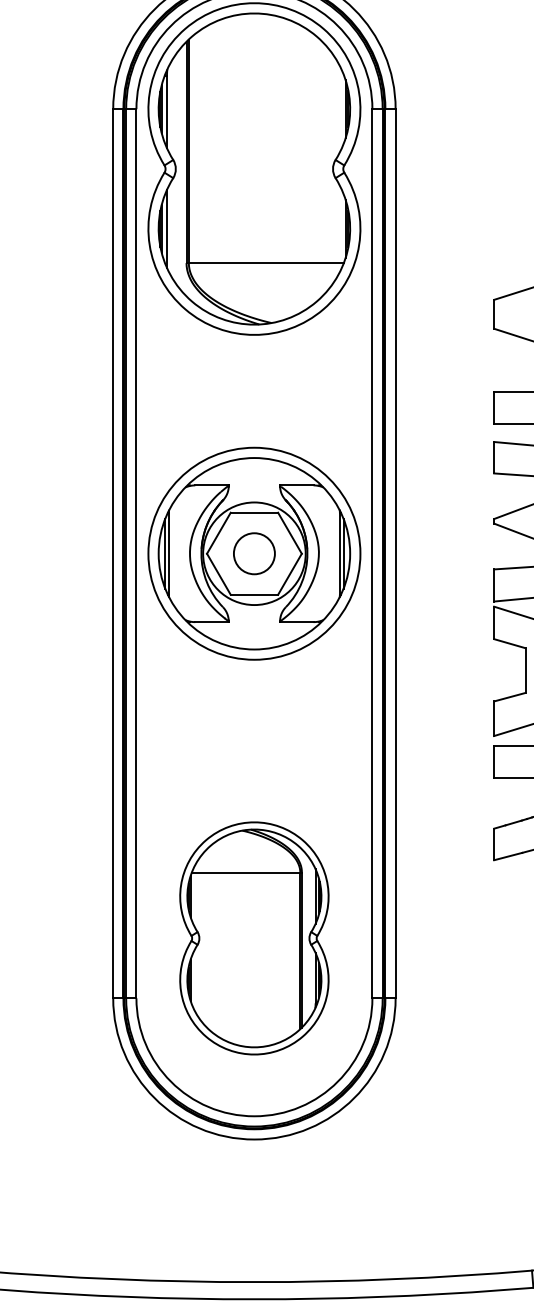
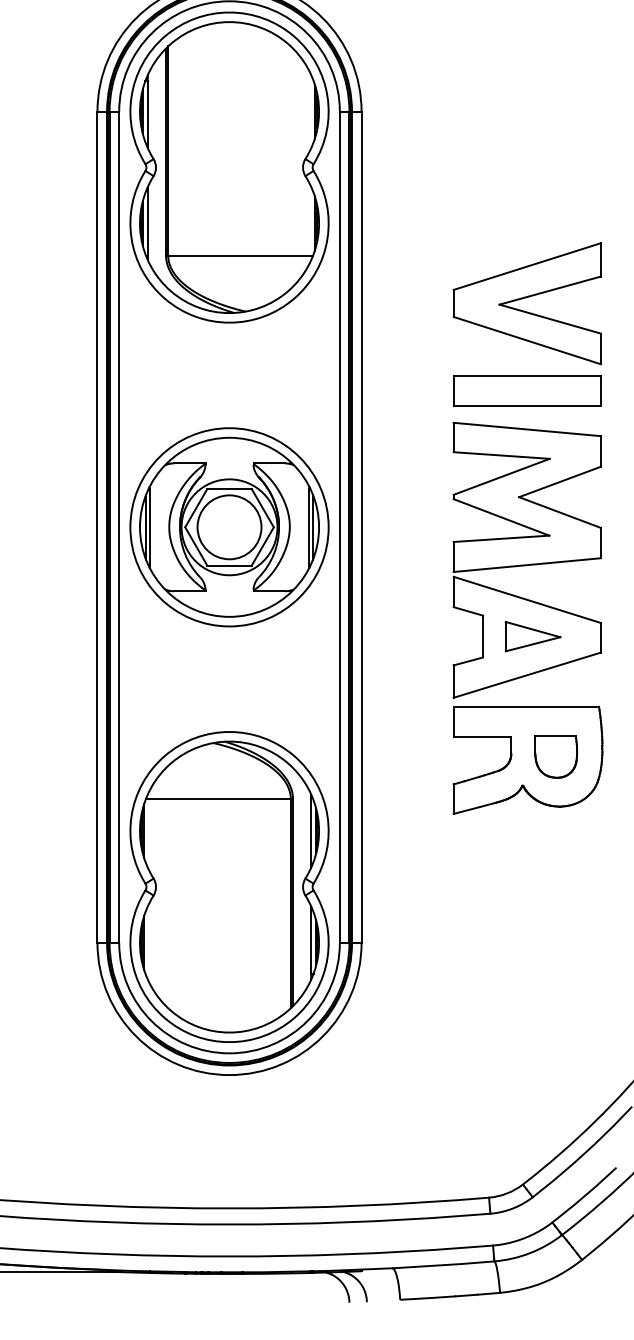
circle: (254, 553) -> (229, 527), size x1.67
part: (254, 937) -> (229, 886), size x1.43

